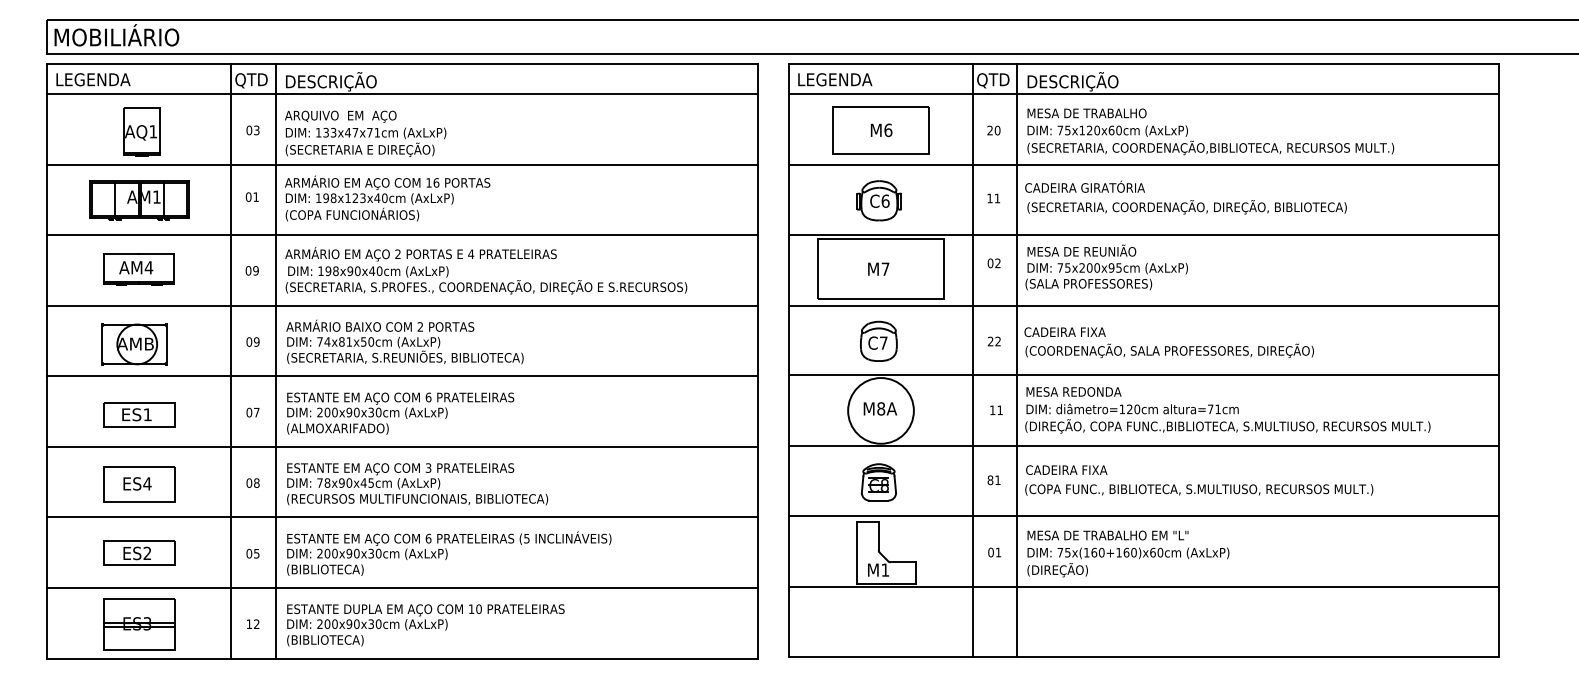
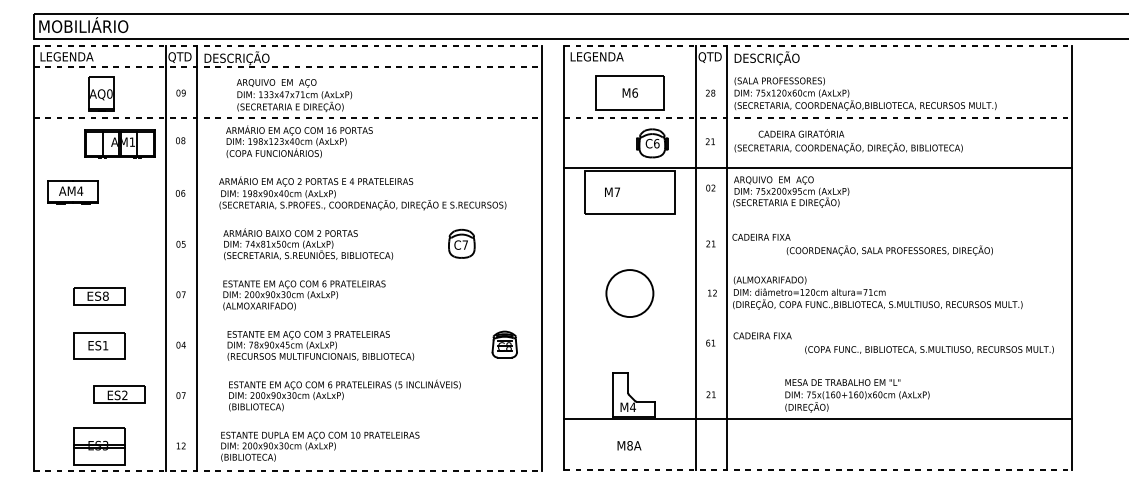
line: (403, 64) -> (288, 45), solid -> dashed
line: (1144, 64) -> (818, 45), solid -> dashed
line: (403, 94) -> (288, 67), solid -> dashed
line: (1144, 94) -> (818, 67), removed
text: (1090, 113) -> (779, 80), MESA DE TRABALHO -> (SALA PROFESSORES)
text: (256, 130) -> (183, 93), 03 -> 09
text: (997, 130) -> (713, 93), 20 -> 28
text: (153, 131) -> (109, 93), AQ1 -> AQ0
text: (365, 133) -> (294, 95), moved
line: (403, 164) -> (288, 117), solid -> dashed
line: (1144, 164) -> (818, 117), solid -> dashed
text: (1084, 186) -> (801, 133), moved
text: (255, 196) -> (182, 140), 01 -> 08
text: (387, 198) -> (299, 141), moved
text: (989, 198) -> (707, 141), 11 -> 21
part: (139, 200) -> (119, 144), moved
part: (878, 200) -> (651, 143), moved
line: (402, 235) -> (287, 168), removed
text: (1082, 251) -> (773, 179), MESA DE REUNIÃO -> ARQUIVO  EM  AÇO
text: (878, 268) -> (612, 191), moved
part: (138, 269) -> (72, 192), moved
text: (255, 270) -> (182, 193), 09 -> 06
text: (486, 270) -> (362, 193), moved
text: (1105, 283) -> (790, 202), (SALA PROFESSORES) -> (SECRETARIA E DIREÇÃO)
line: (402, 305) -> (287, 218), removed
line: (1144, 305) -> (818, 218), removed
part: (878, 340) -> (461, 243), moved
text: (256, 341) -> (183, 243), 09 -> 05
text: (404, 341) -> (307, 243), moved
text: (997, 341) -> (713, 243), 22 -> 21
part: (134, 344) -> (96, 246), removed
text: (1169, 350) -> (889, 250), moved
line: (1144, 375) -> (818, 268), removed
line: (402, 376) -> (287, 268), removed
text: (1077, 392) -> (770, 280), MESA REDONDA -> (ALMOXARIFADO)
text: (880, 408) -> (629, 445), moved
text: (999, 409) -> (714, 292), 11 -> 12
text: (400, 413) -> (304, 295), moved
text: (147, 414) -> (105, 296), ES1 -> ES8
line: (1144, 445) -> (818, 318), removed
line: (402, 446) -> (287, 318), removed
text: (990, 479) -> (708, 342), 81 -> 61
text: (256, 482) -> (183, 344), 08 -> 04
part: (878, 482) -> (504, 344), moved
text: (147, 483) -> (105, 345), ES4 -> ES1
text: (417, 484) -> (320, 346), moved
text: (1199, 489) -> (929, 349), moved
line: (1144, 516) -> (818, 369), removed
line: (402, 517) -> (287, 369), removed
part: (139, 552) -> (119, 394), moved
text: (990, 552) -> (708, 394), 01 -> 21
text: (256, 553) -> (183, 395), 05 -> 07
text: (449, 553) -> (345, 395), moved
text: (1128, 553) -> (857, 395), moved
text: (885, 569) -> (633, 406), M1 -> M4
line: (402, 588) -> (287, 420), removed
text: (425, 625) -> (320, 446), moved
line: (1144, 657) -> (818, 469), solid -> dashed
line: (403, 658) -> (288, 470), solid -> dashed

